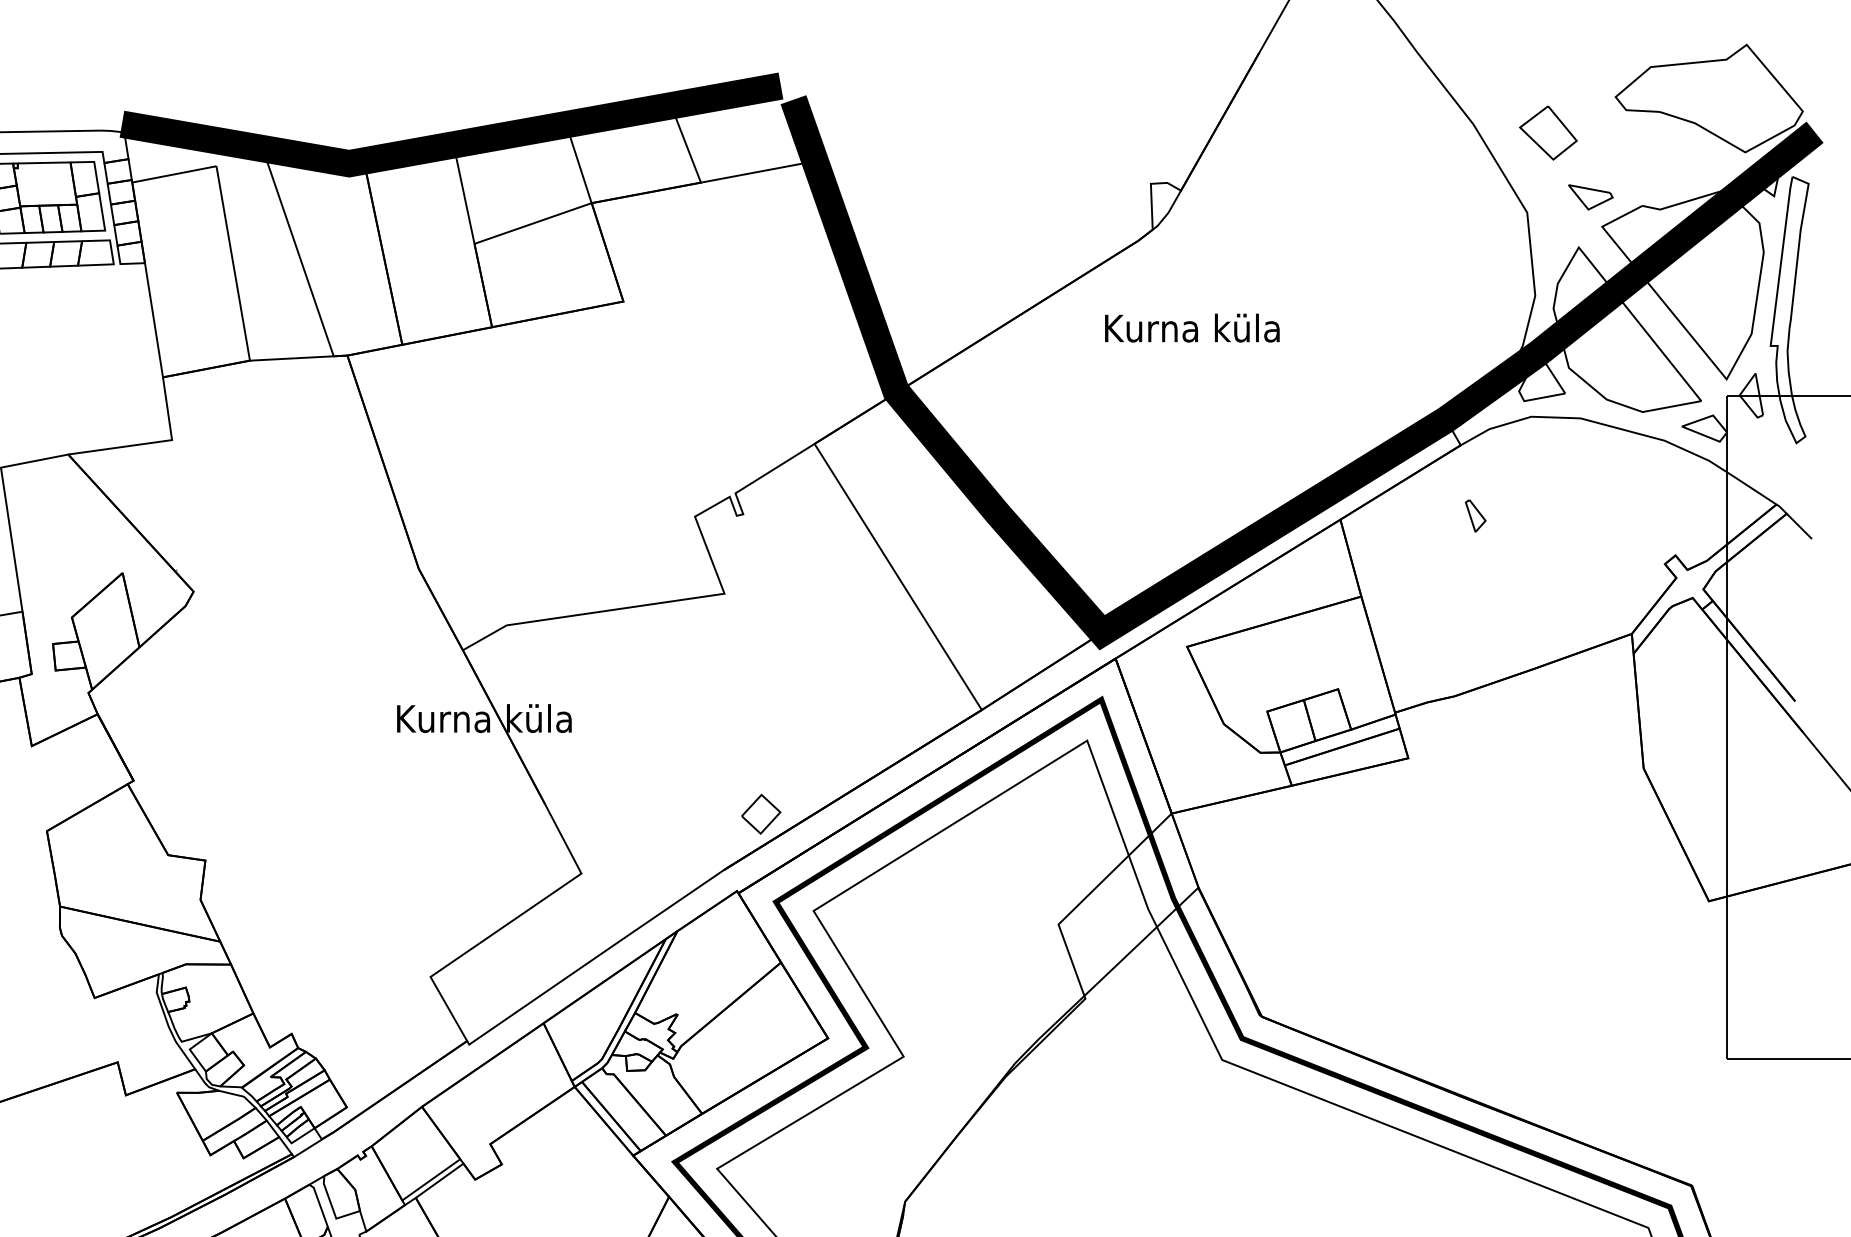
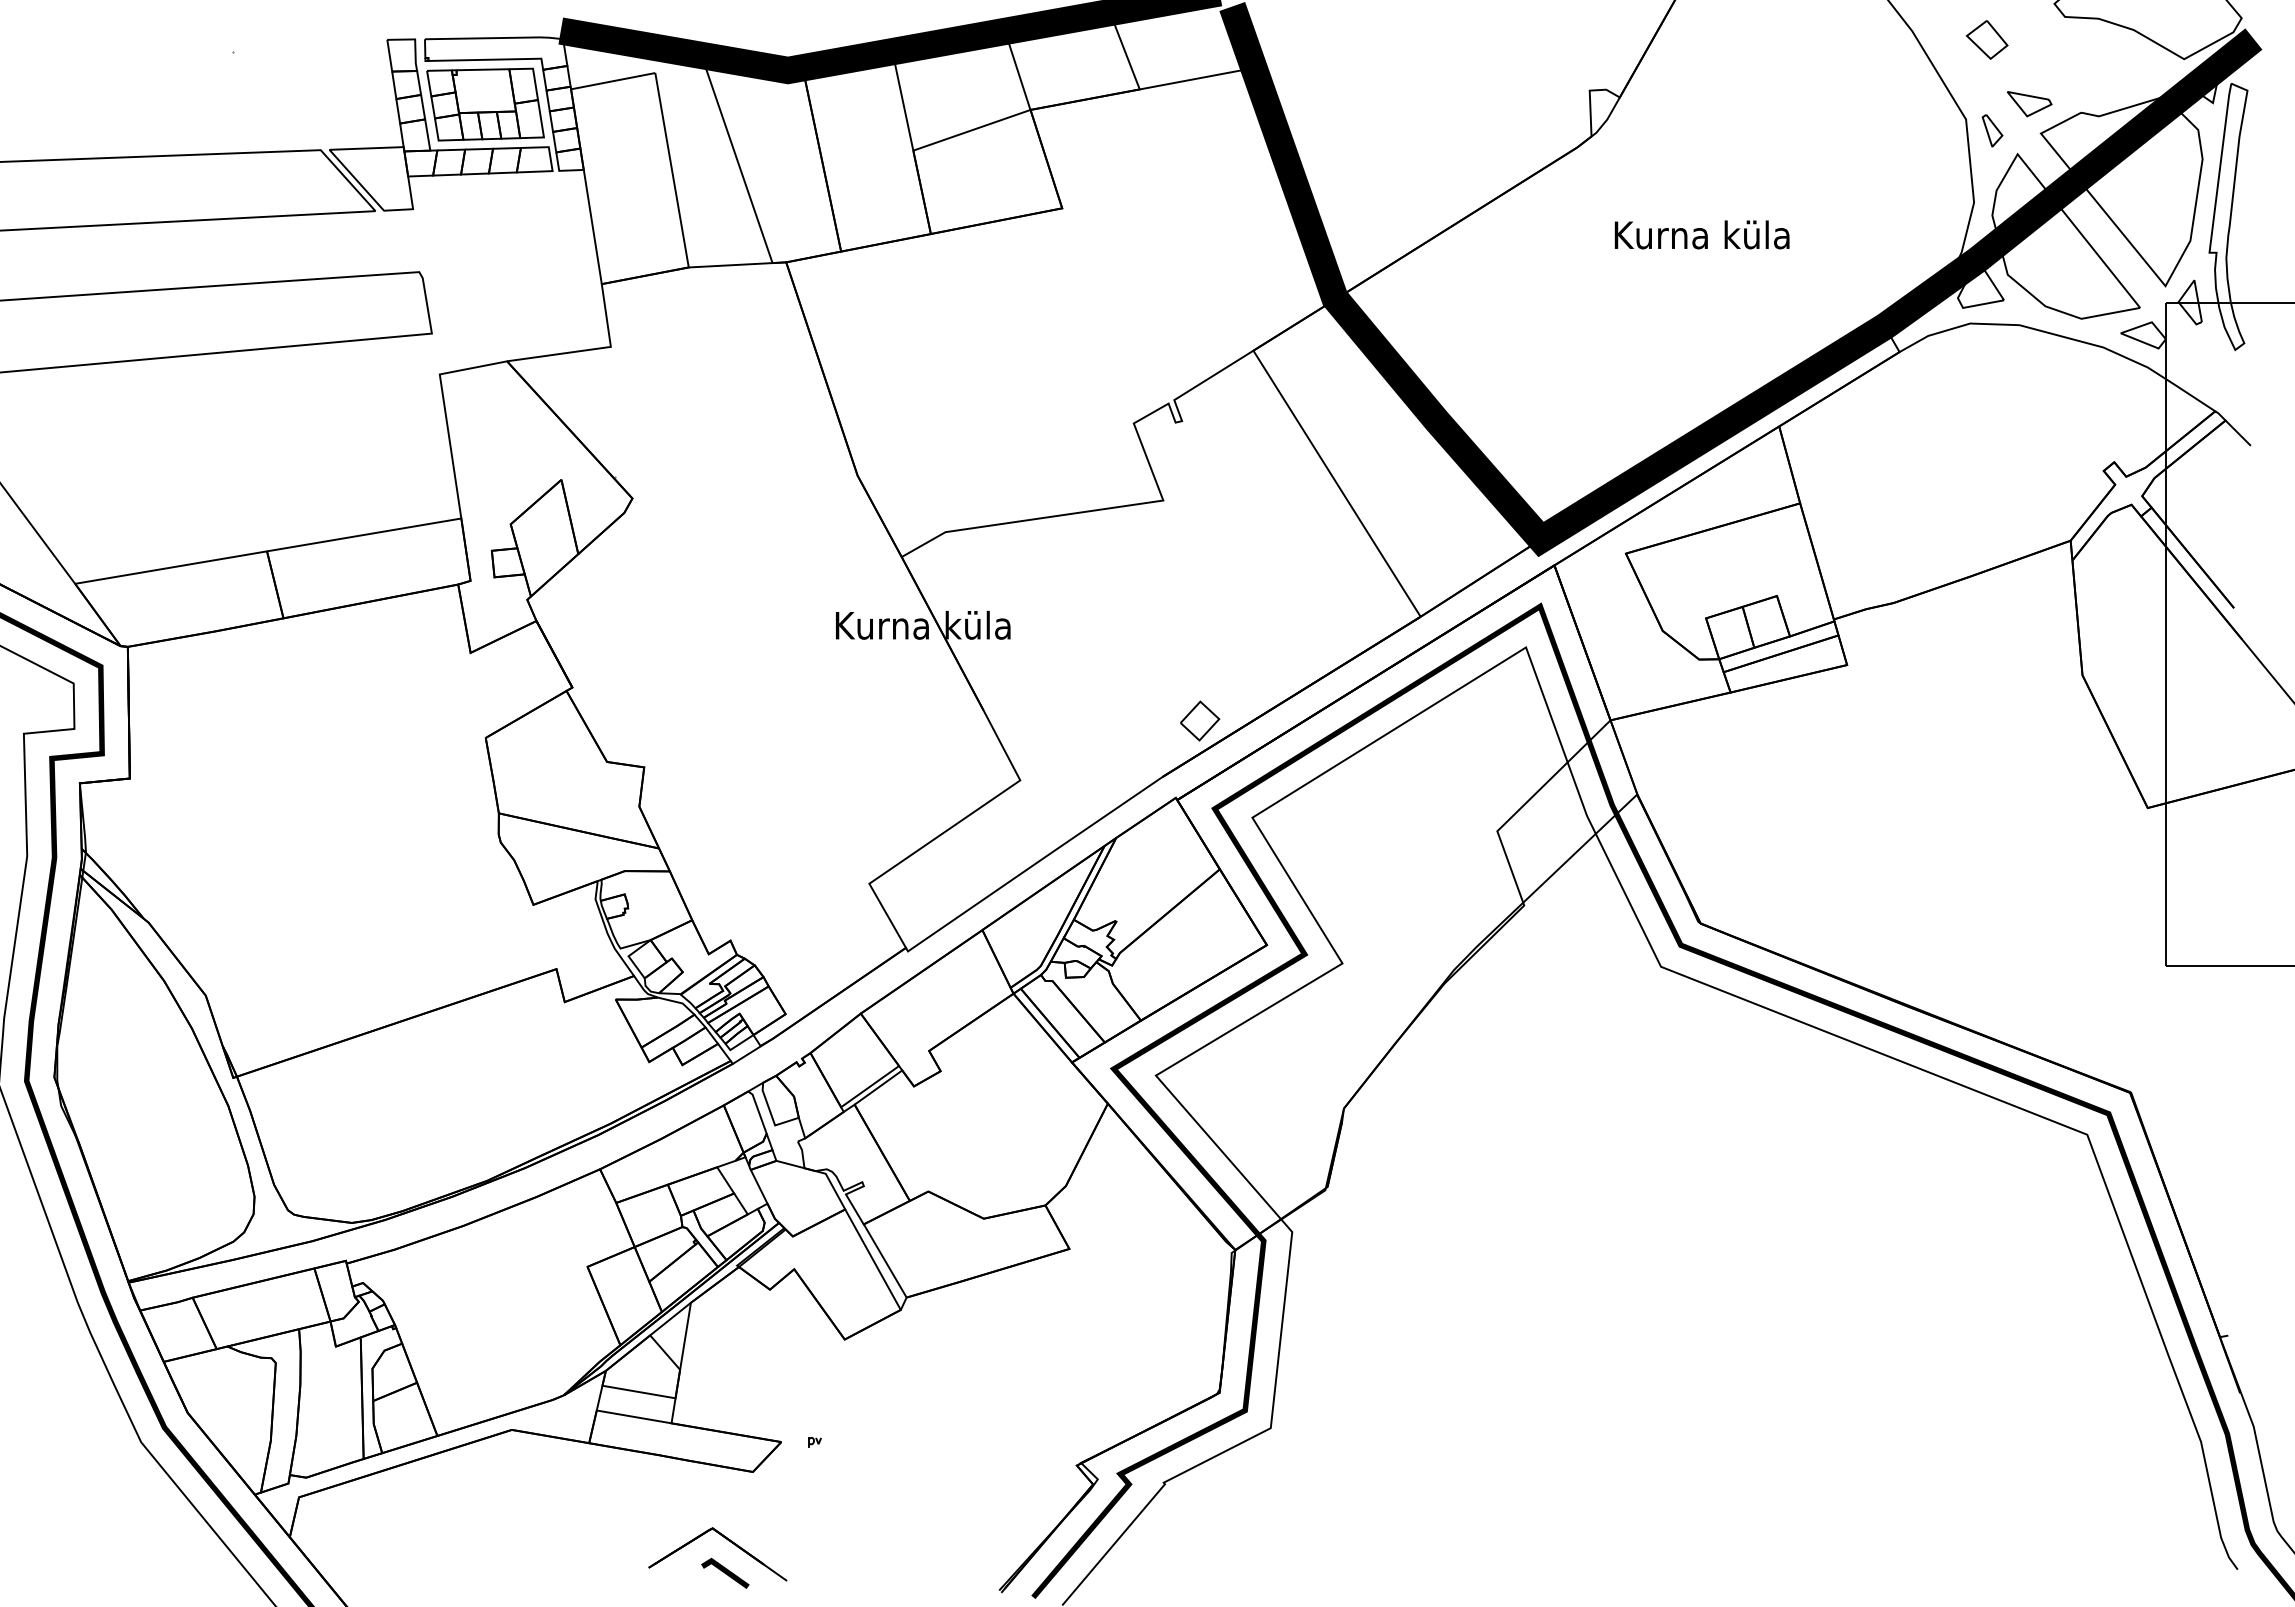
part: (1547, 132) -> (1986, 39), size x0.71
text: (1191, 327) -> (1701, 234), moved
part: (1475, 515) -> (1992, 130), moved

